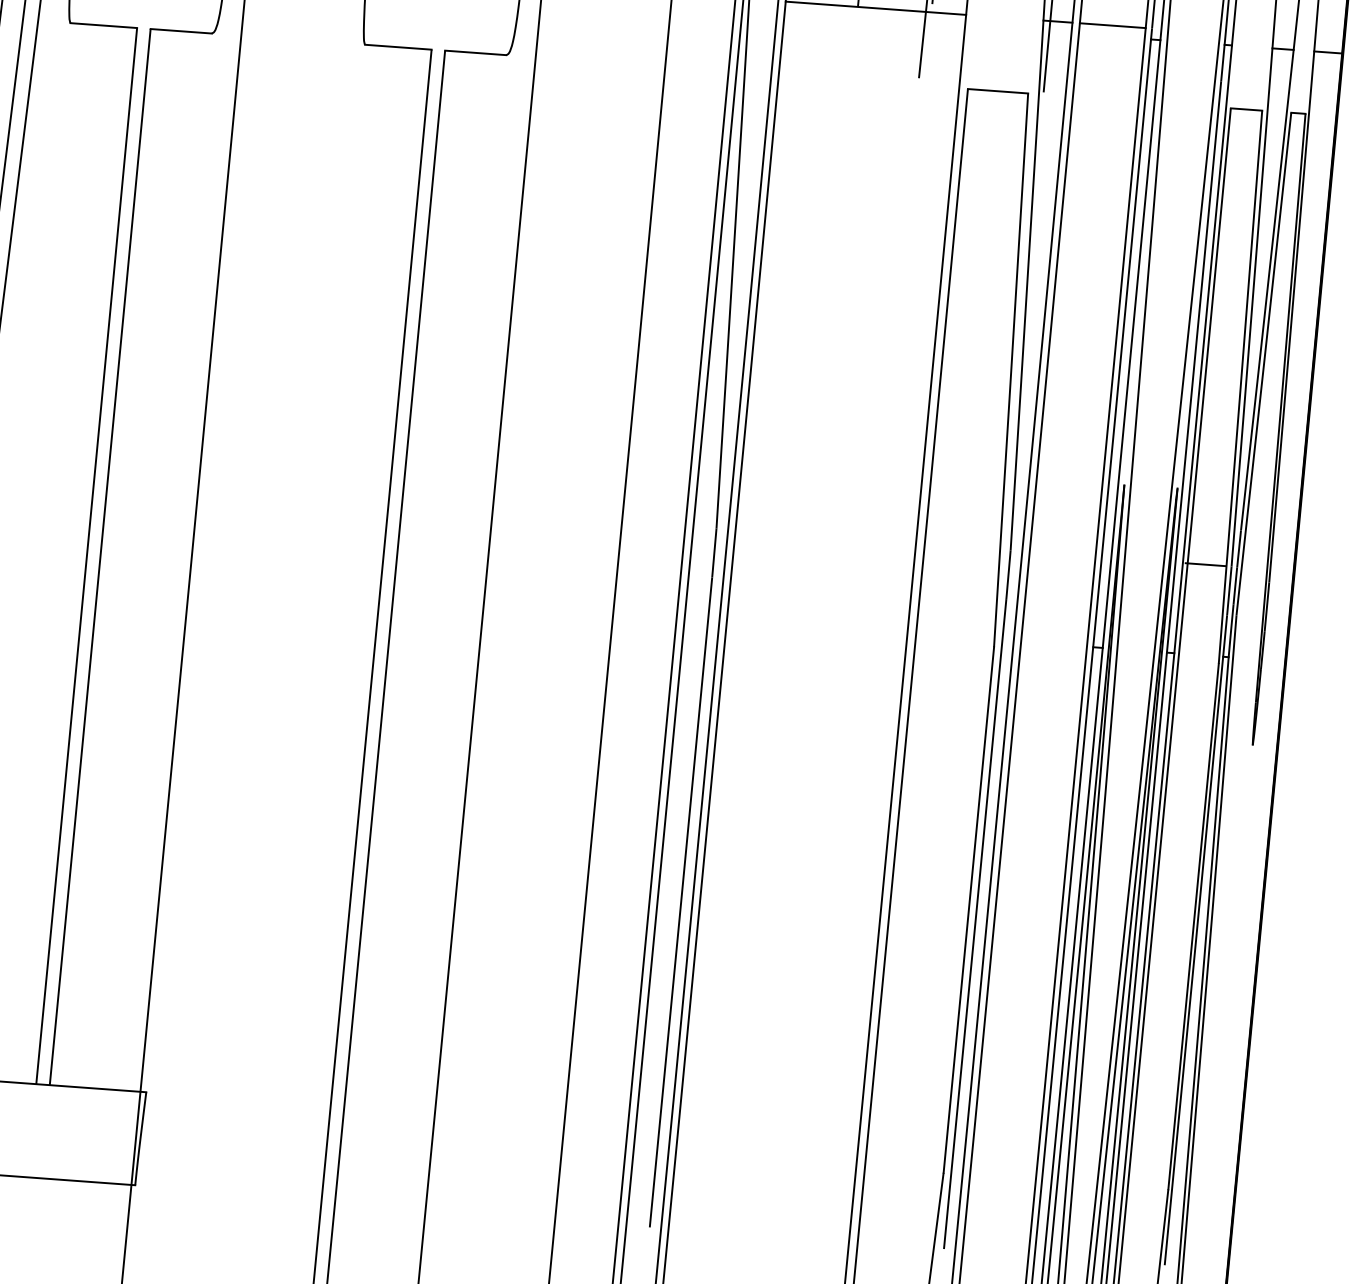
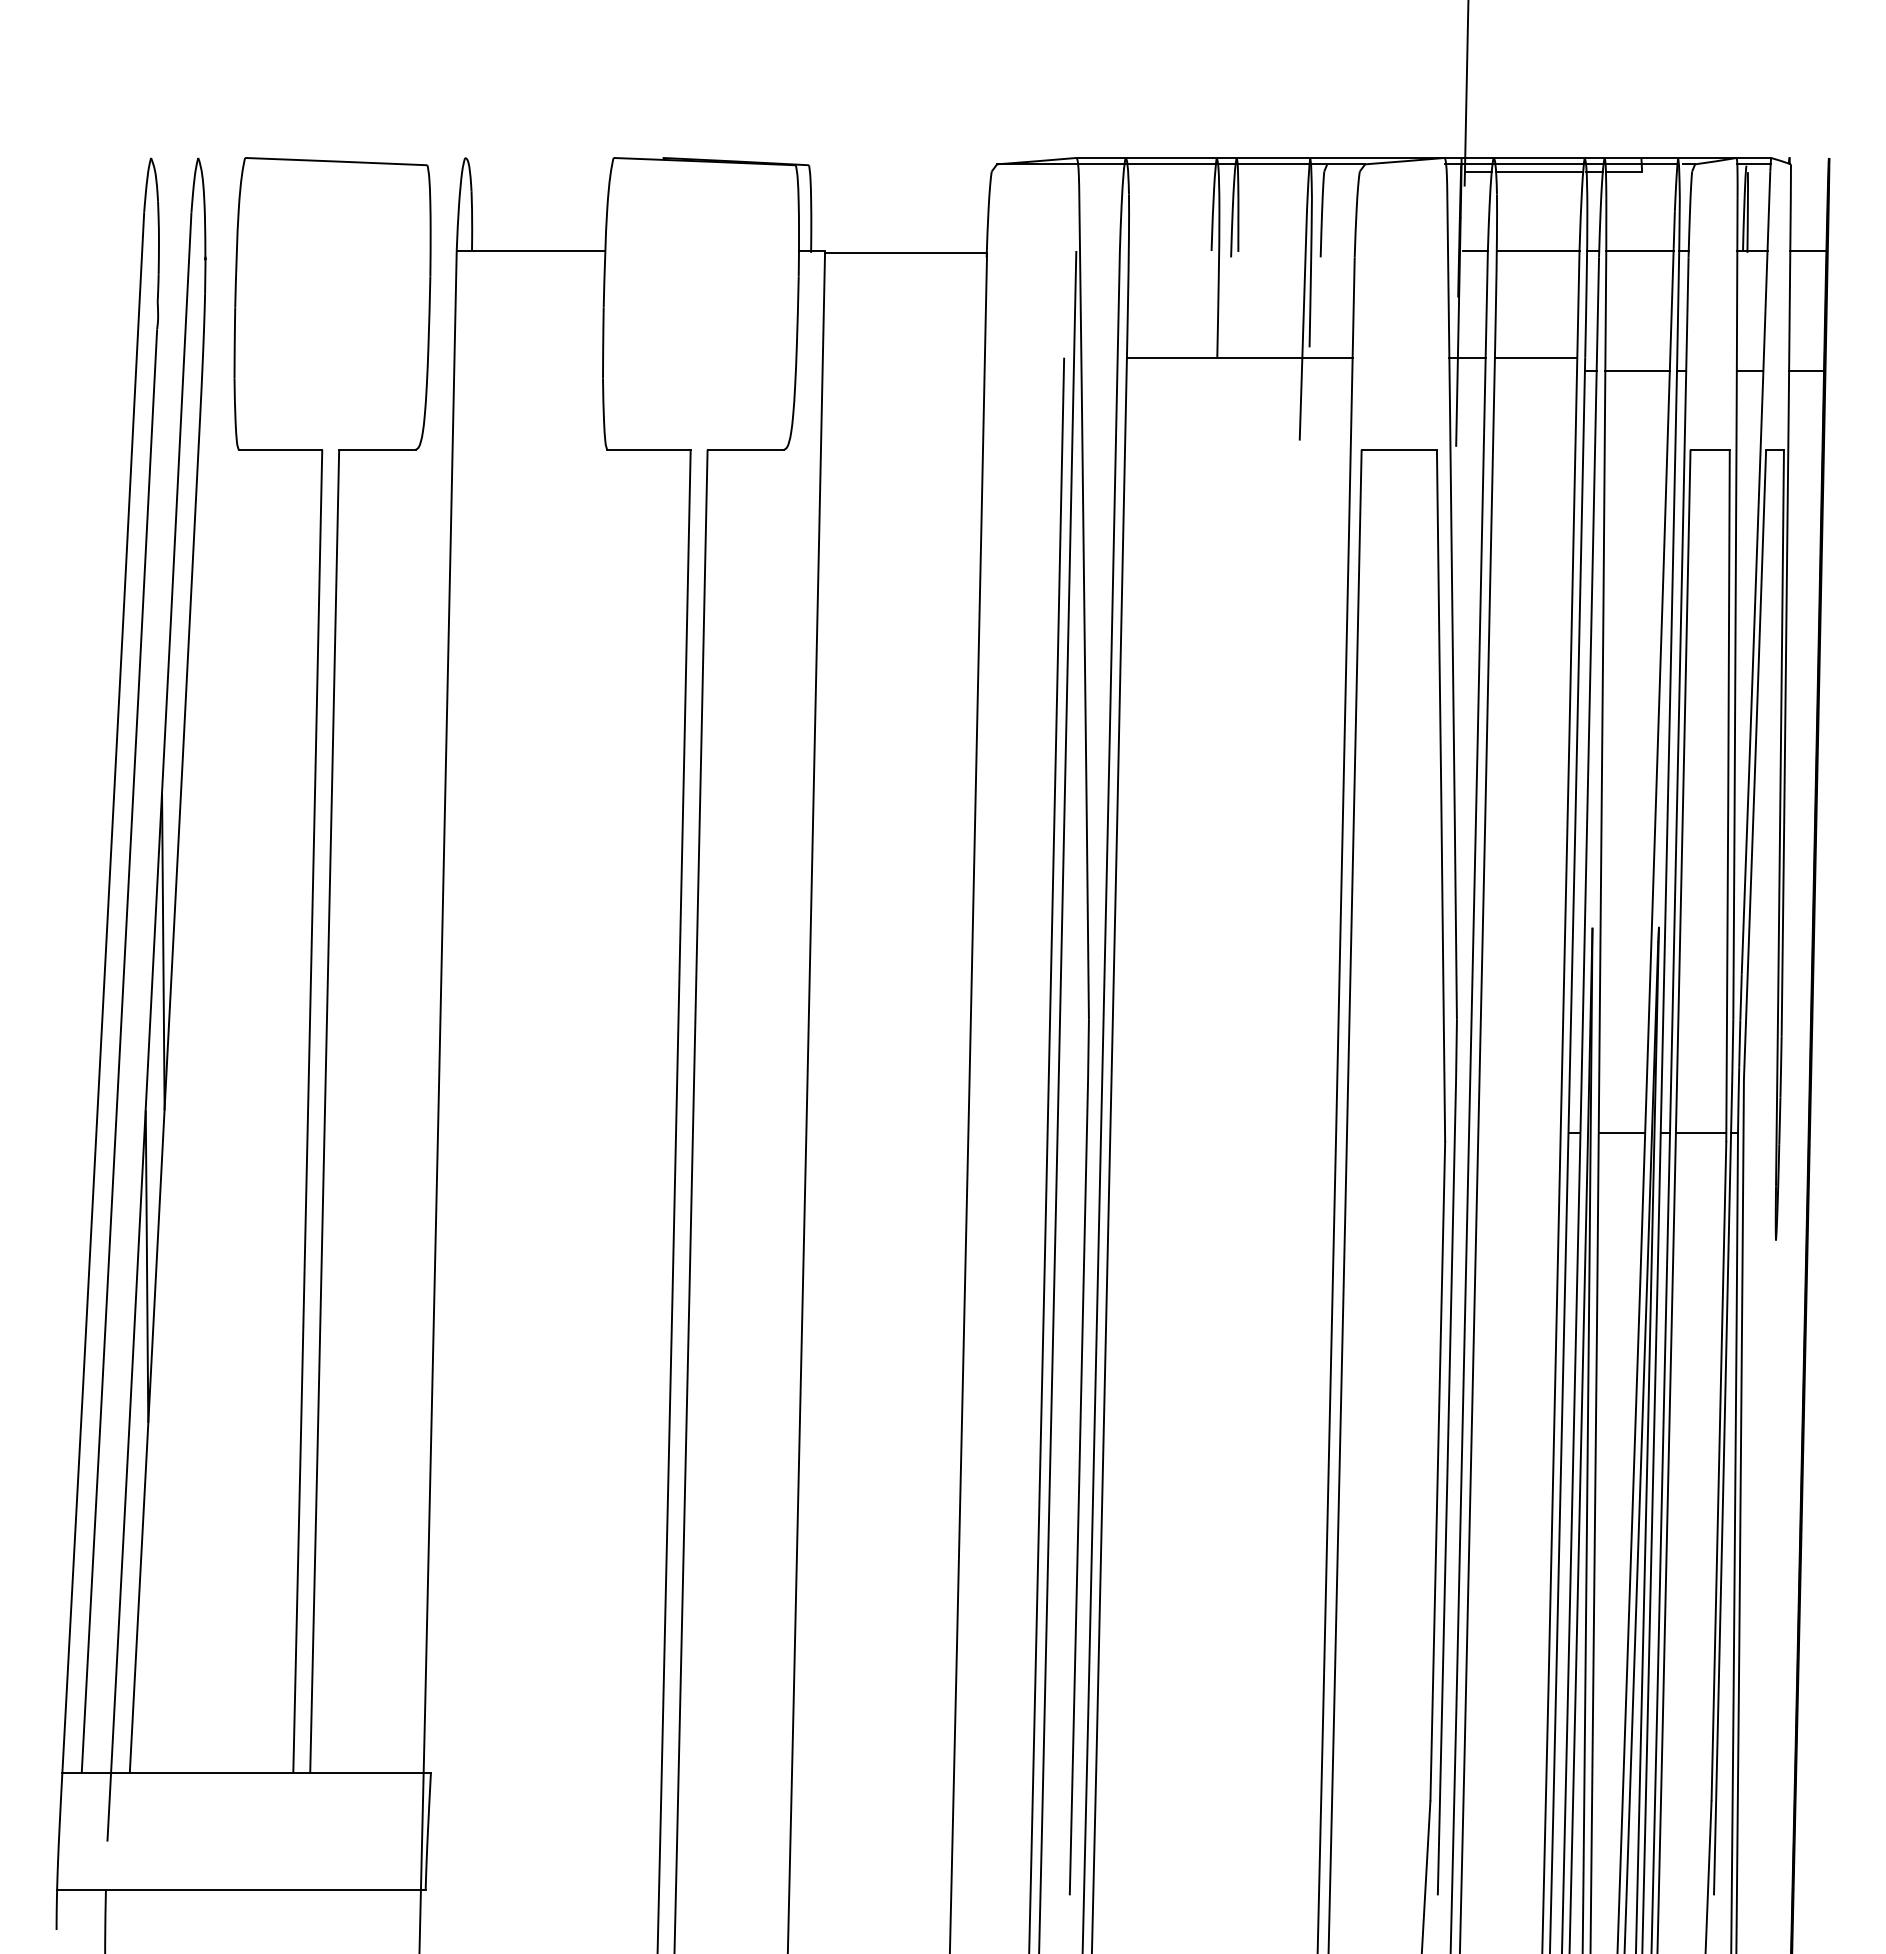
line: (1193, 42) -> (1637, 371), added
line: (1205, 564) -> (1700, 1132), moved
line: (1135, 650) -> (1621, 1132), added

